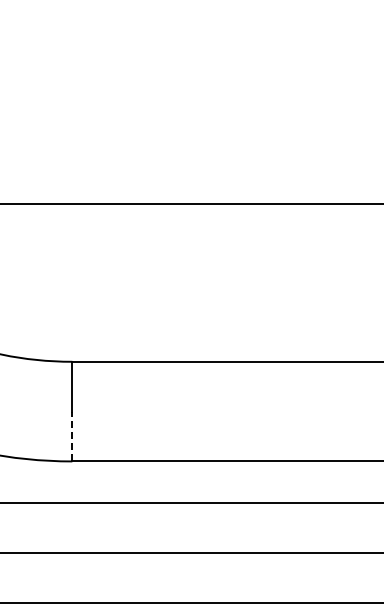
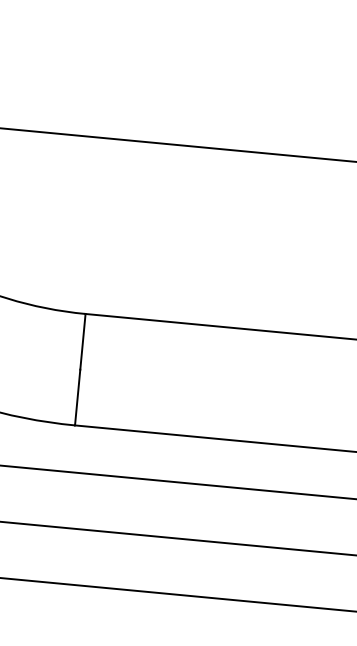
line: (72, 436) -> (77, 397), dashed -> solid

